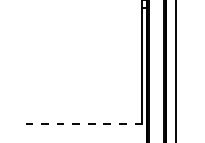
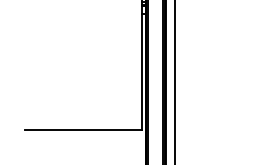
line: (84, 124) -> (83, 130), dashed -> solid

